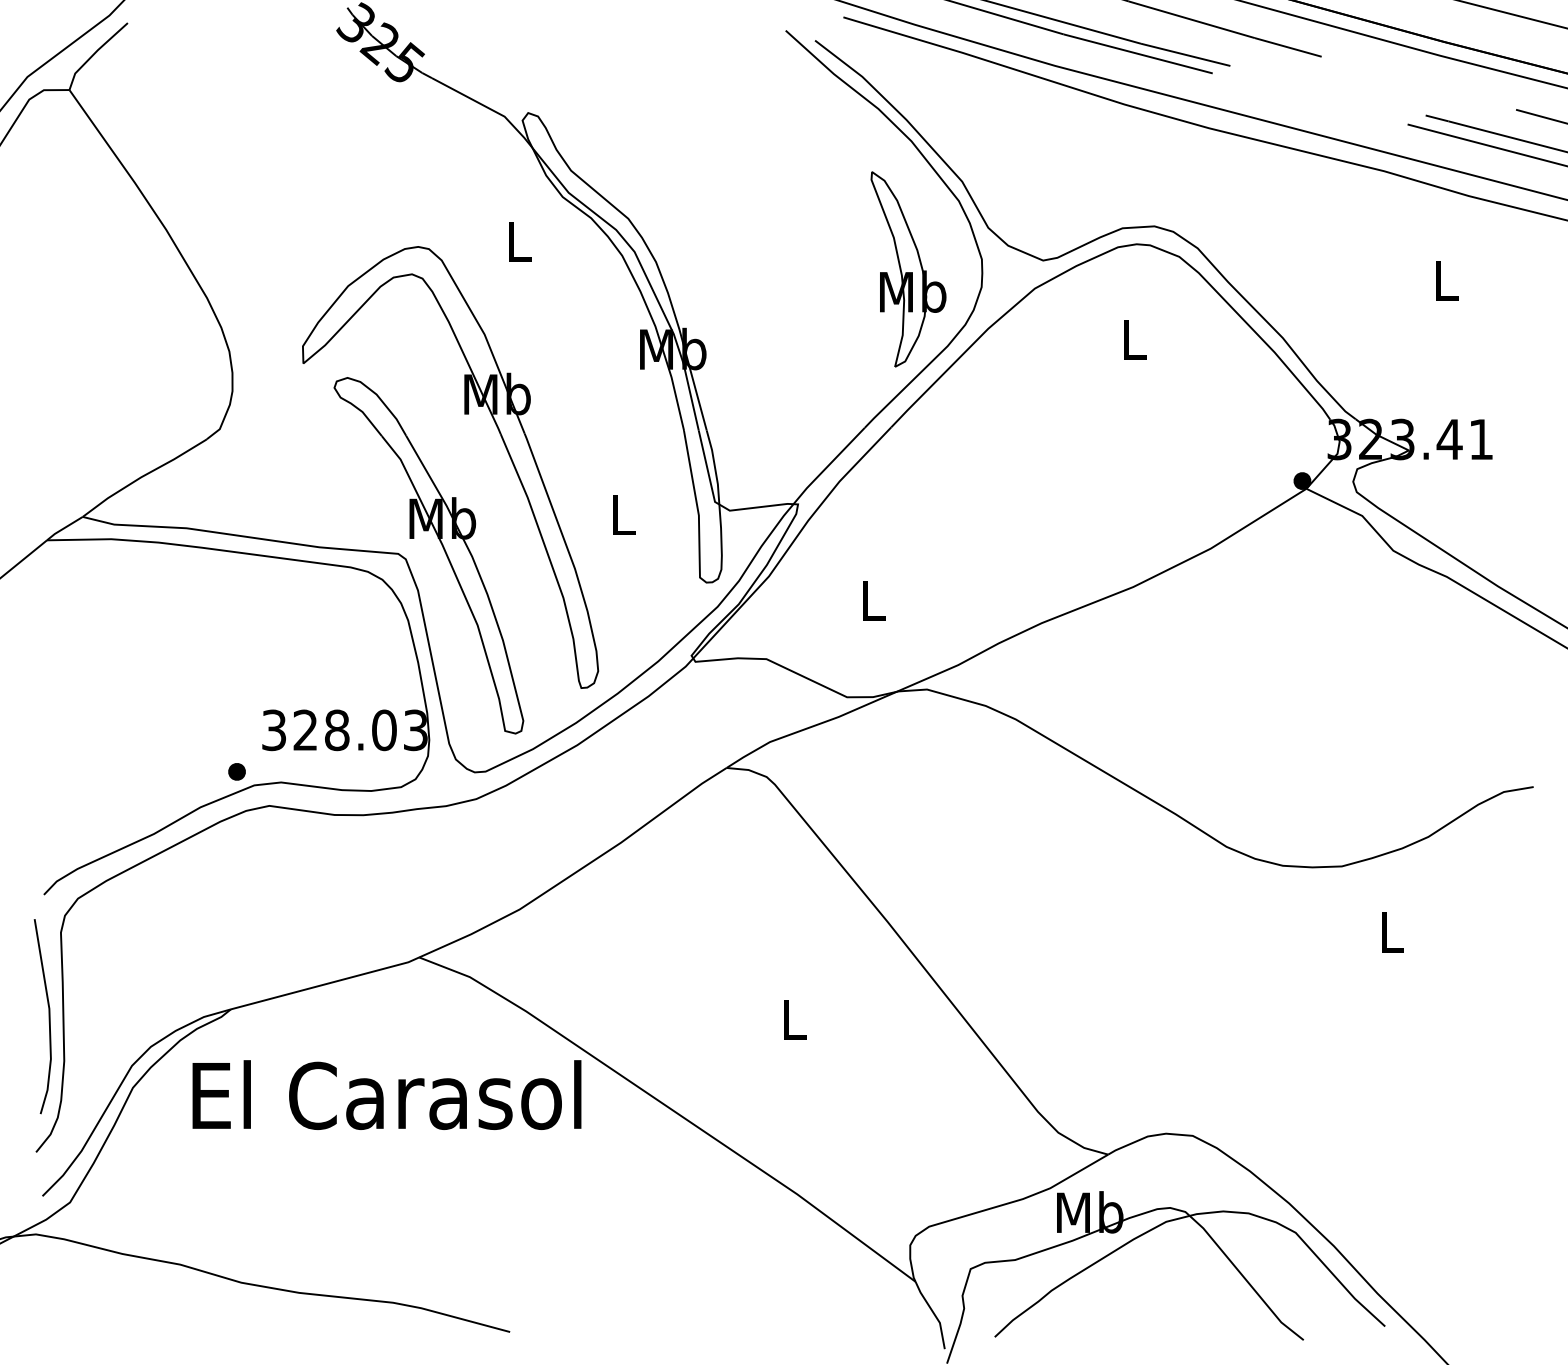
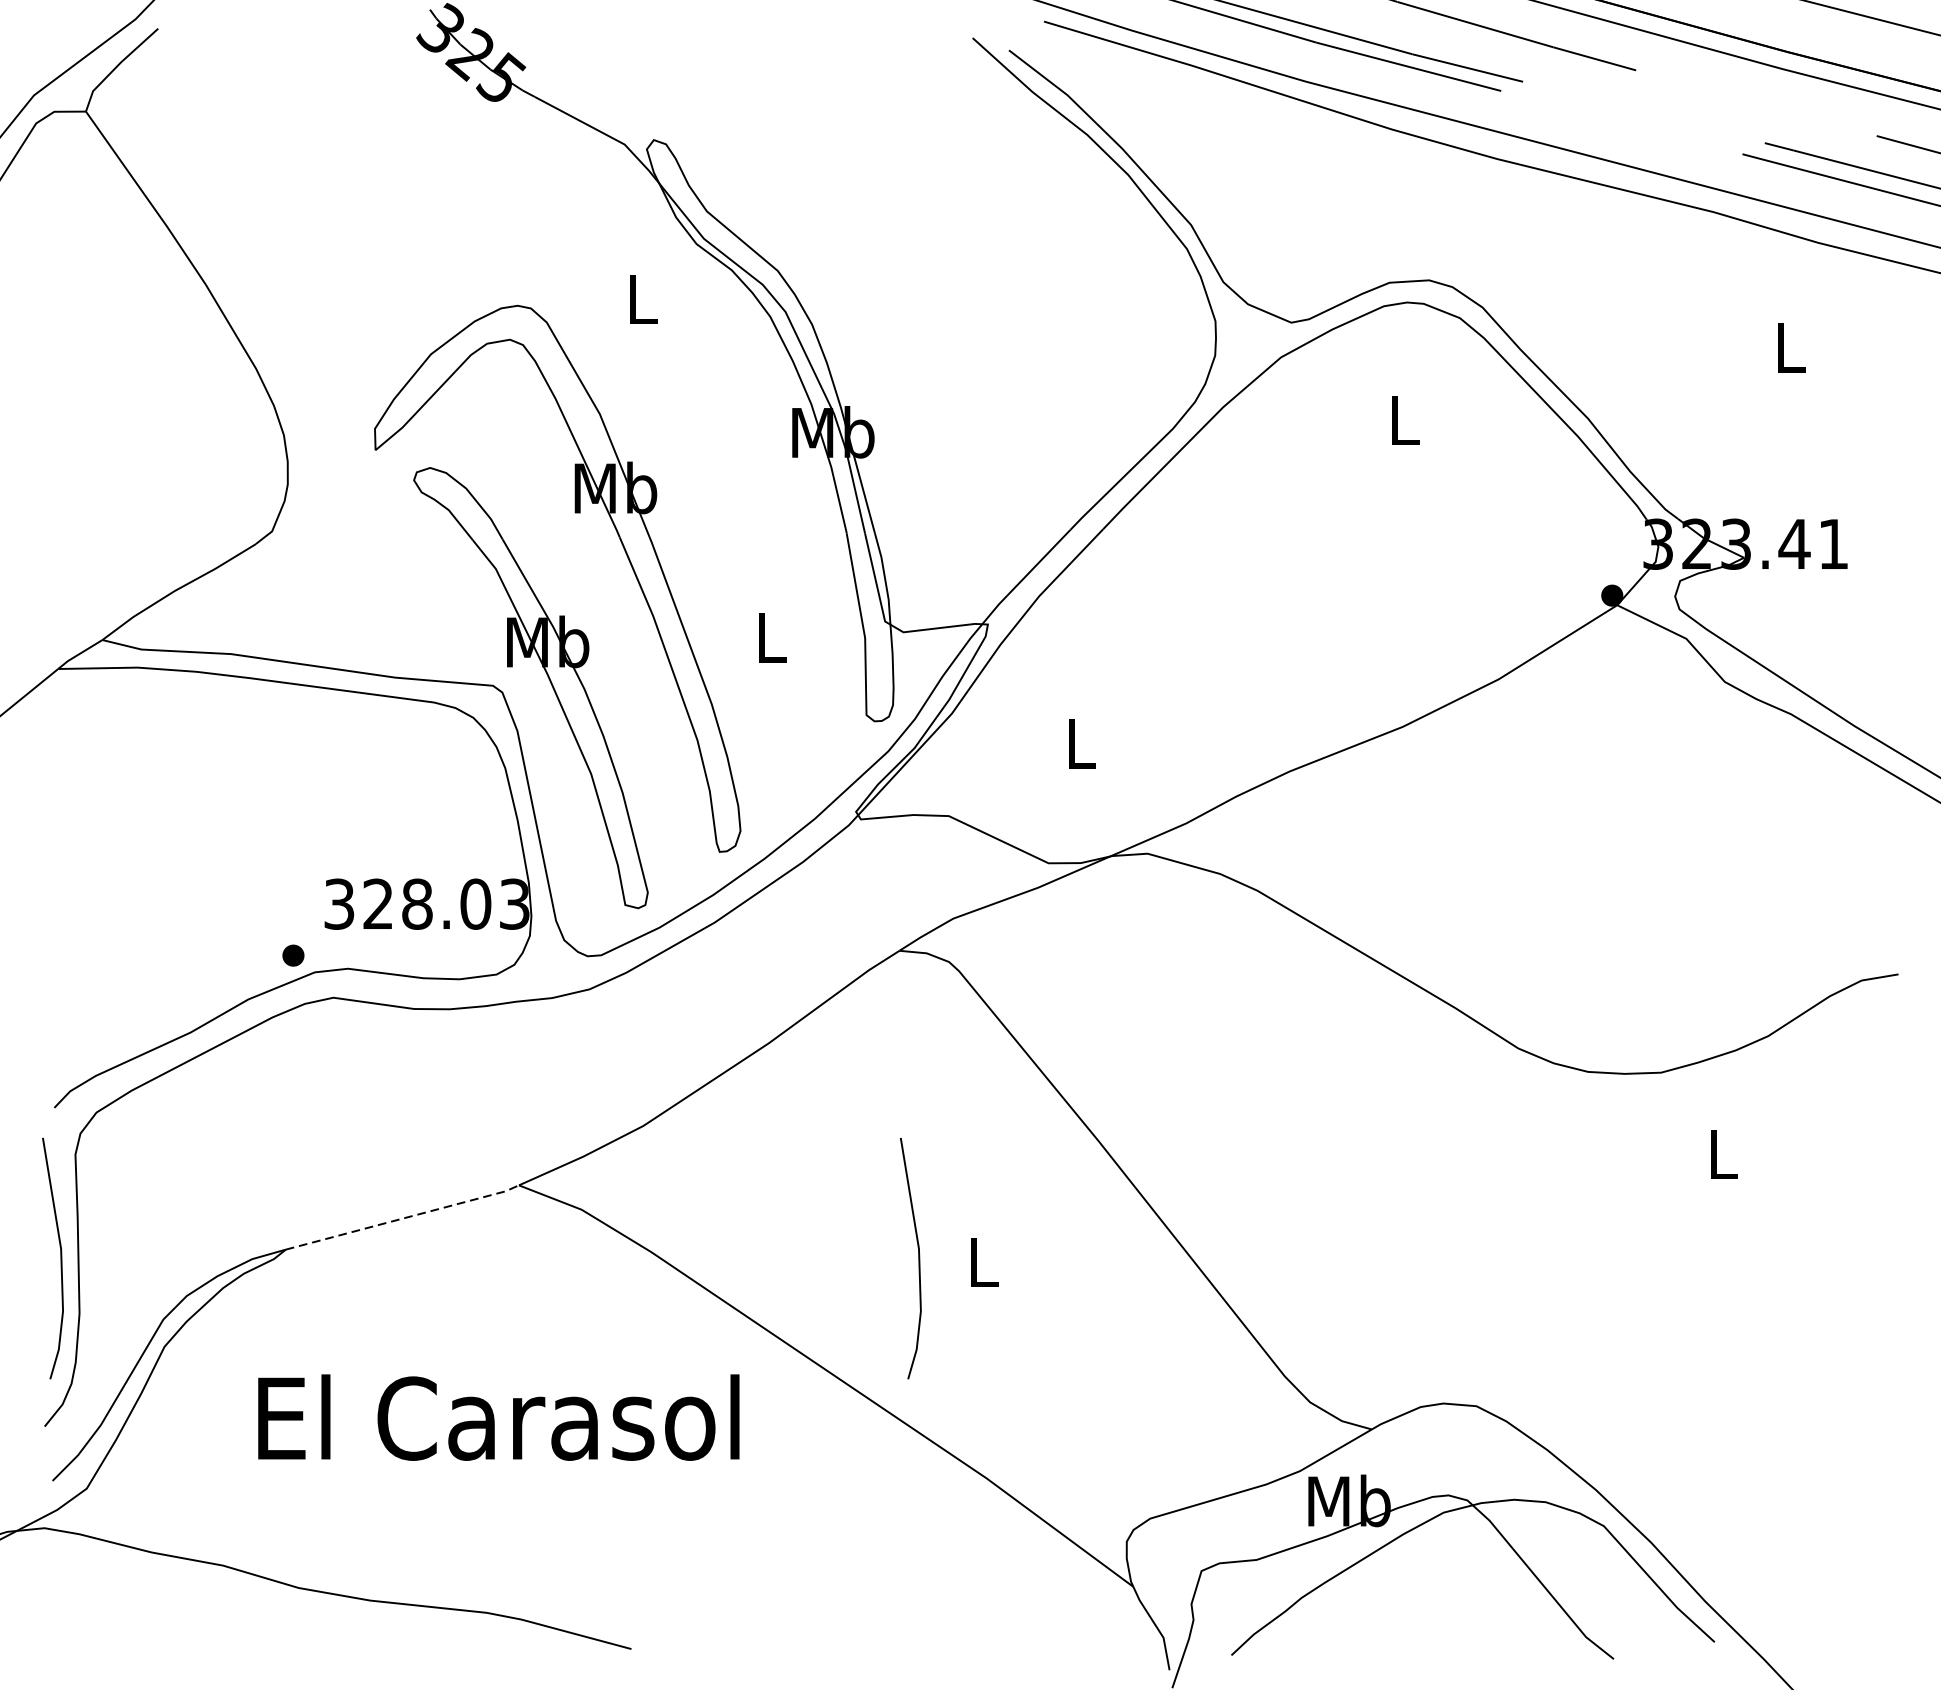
part: (908, 269) -> (1124, 333), removed
line: (326, 984) -> (404, 1218), solid -> dashed
line: (741, 1016) -> (917, 1258), added
text: (386, 1094) -> (498, 1416), moved

